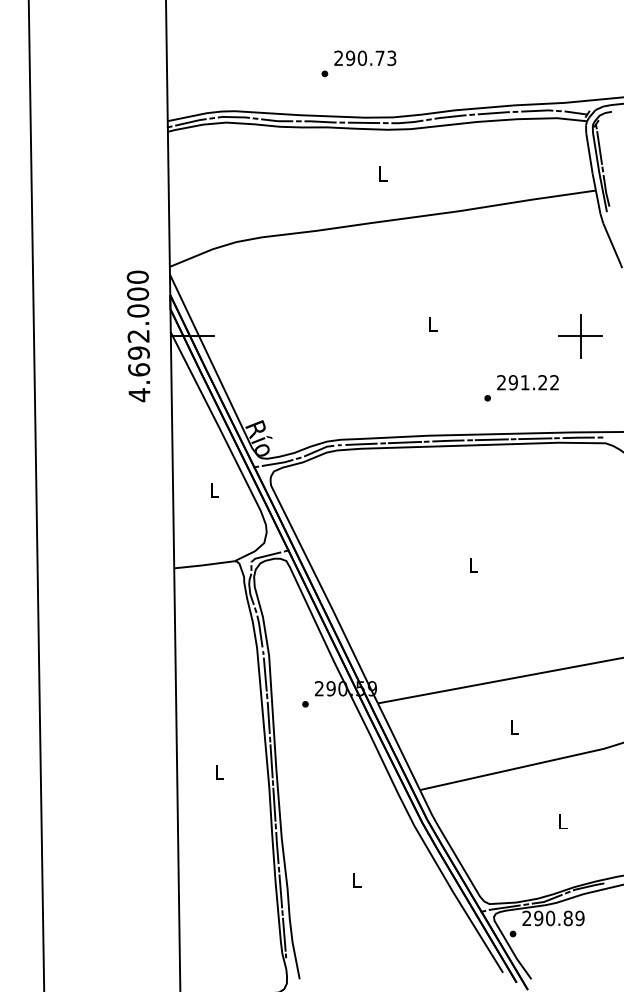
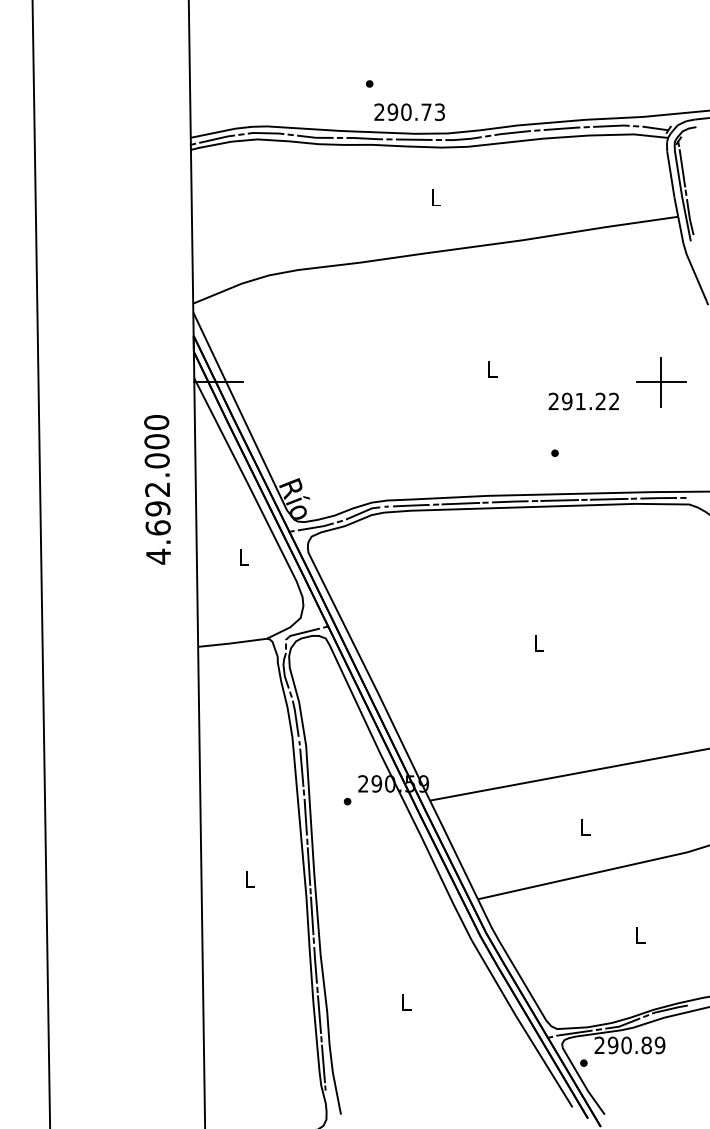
text: (365, 57) -> (409, 111), moved
text: (138, 336) -> (157, 489), moved
text: (527, 382) -> (583, 401), moved

